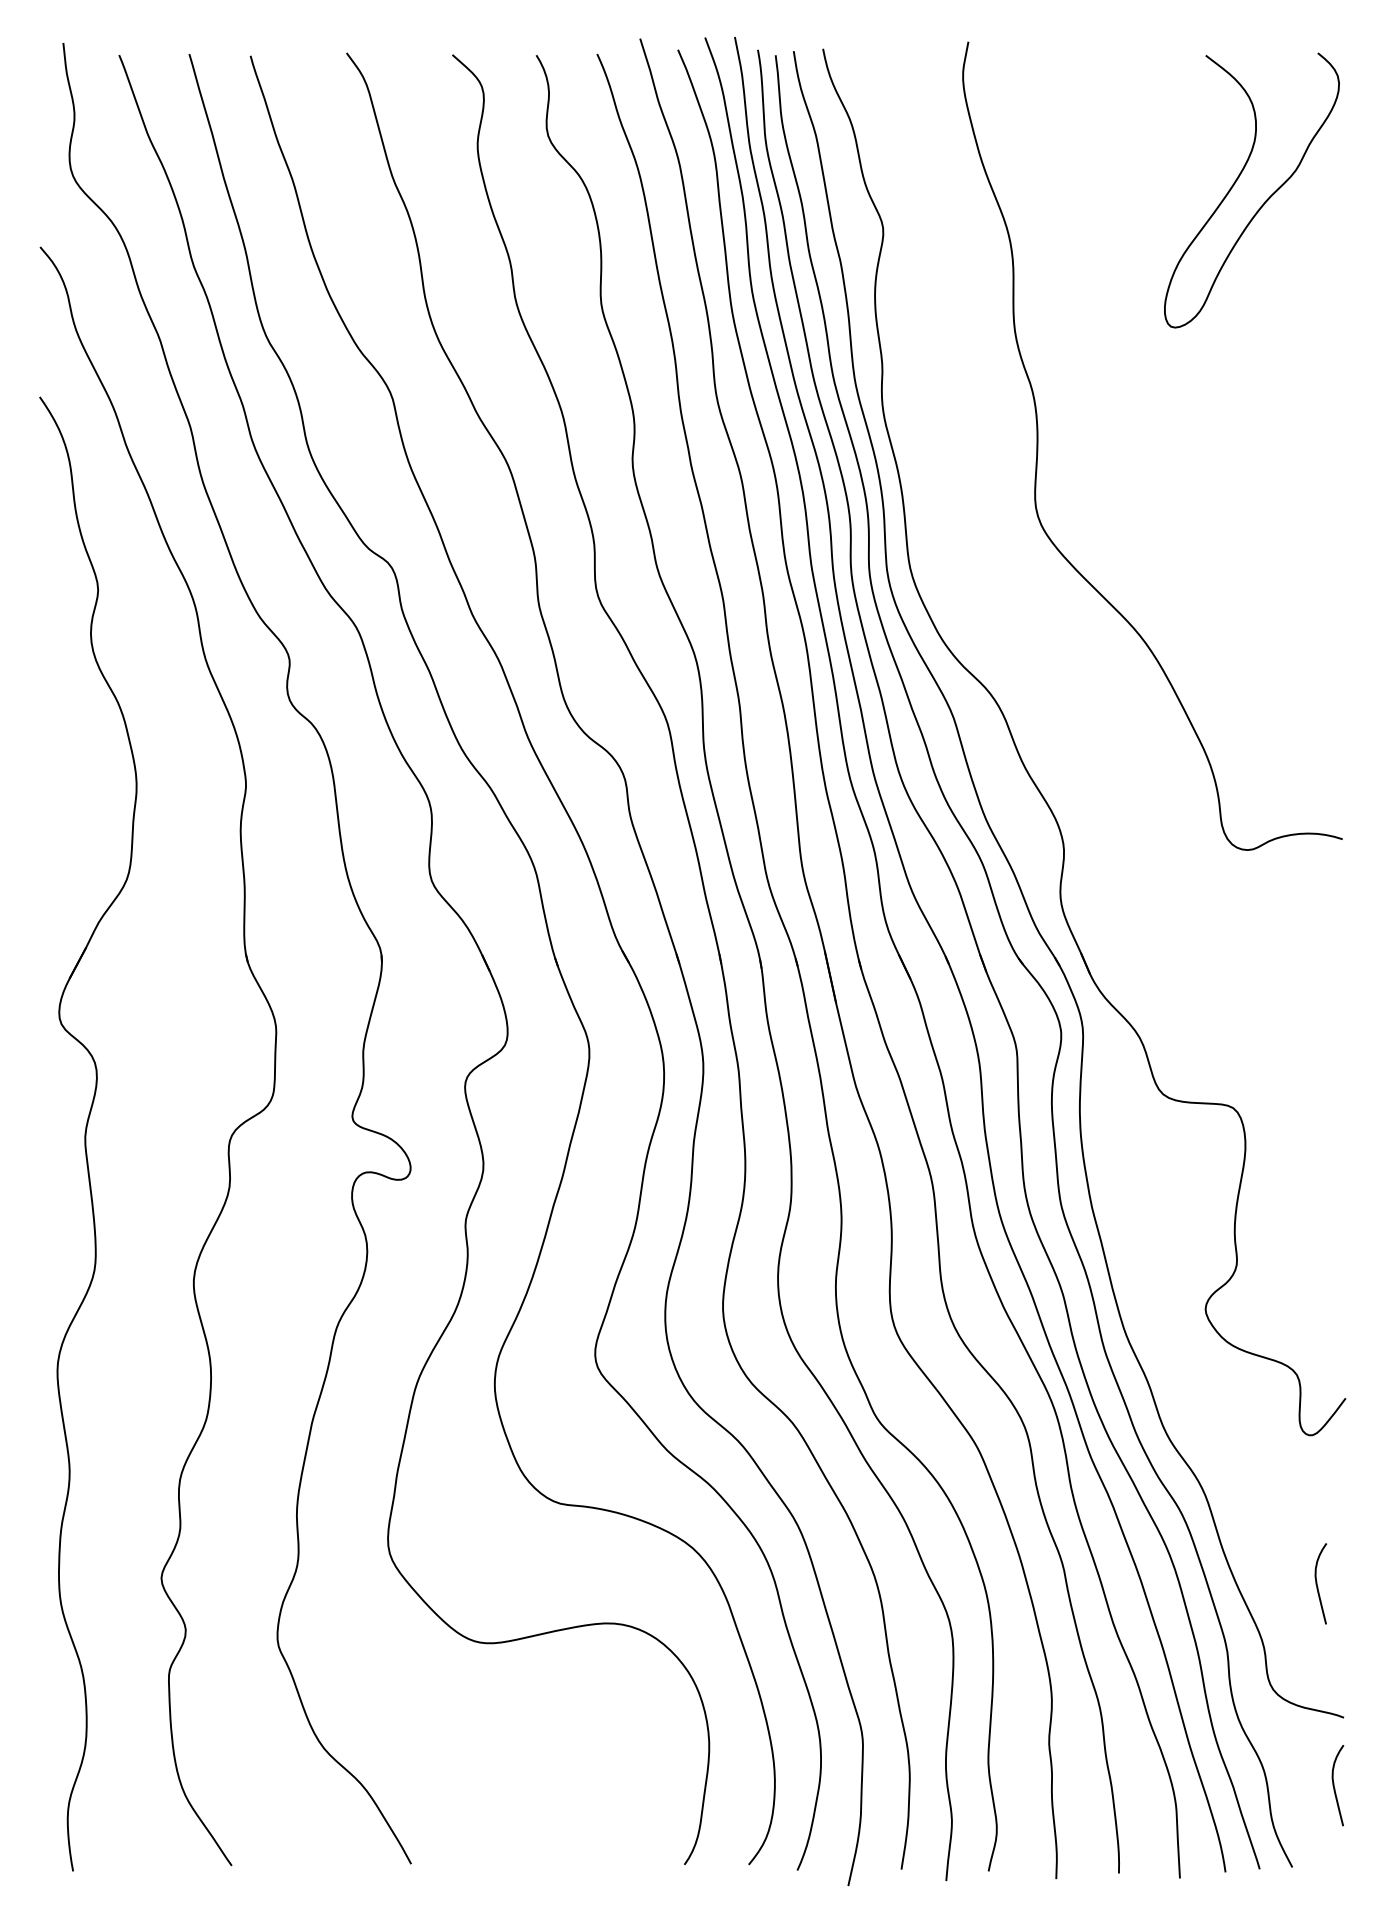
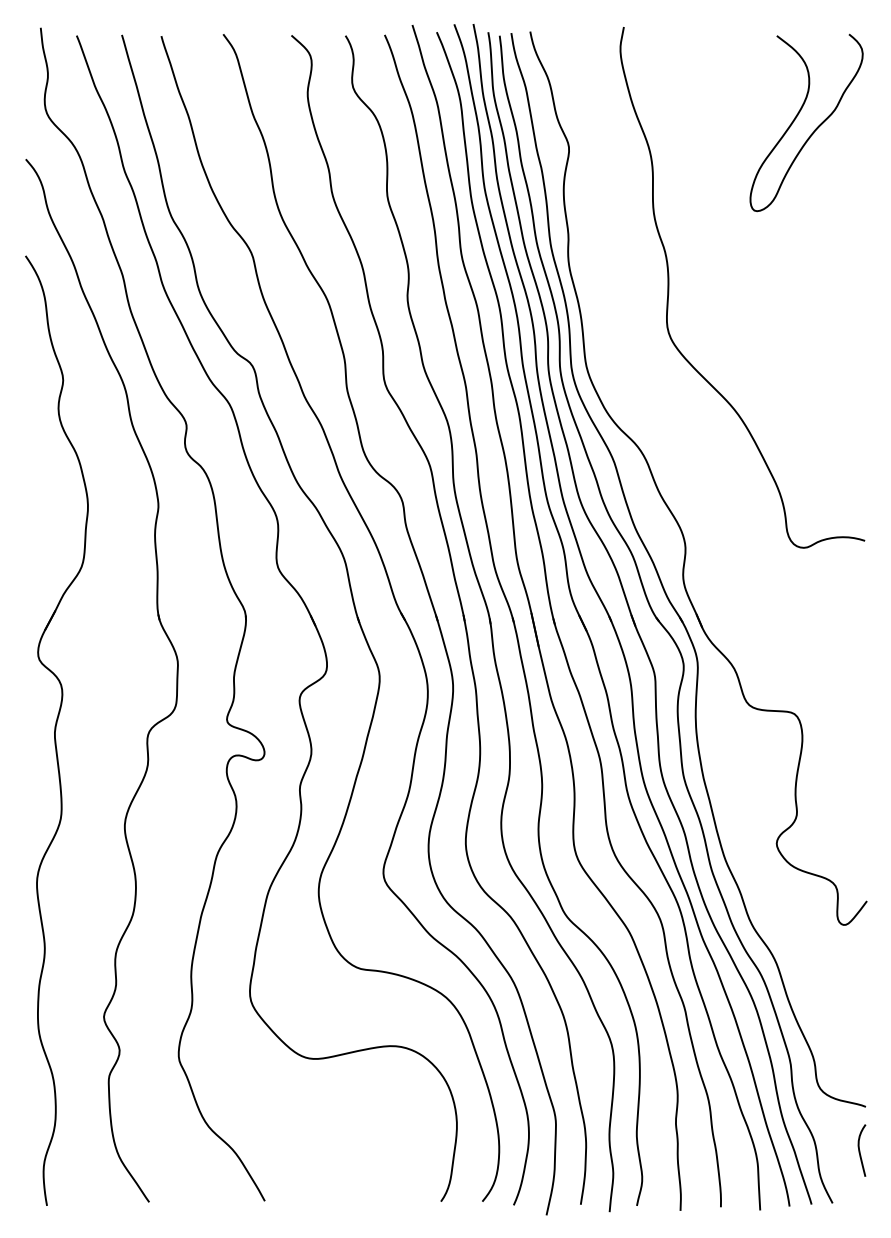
curve: (1318, 1583) -> (849, 1020), removed

